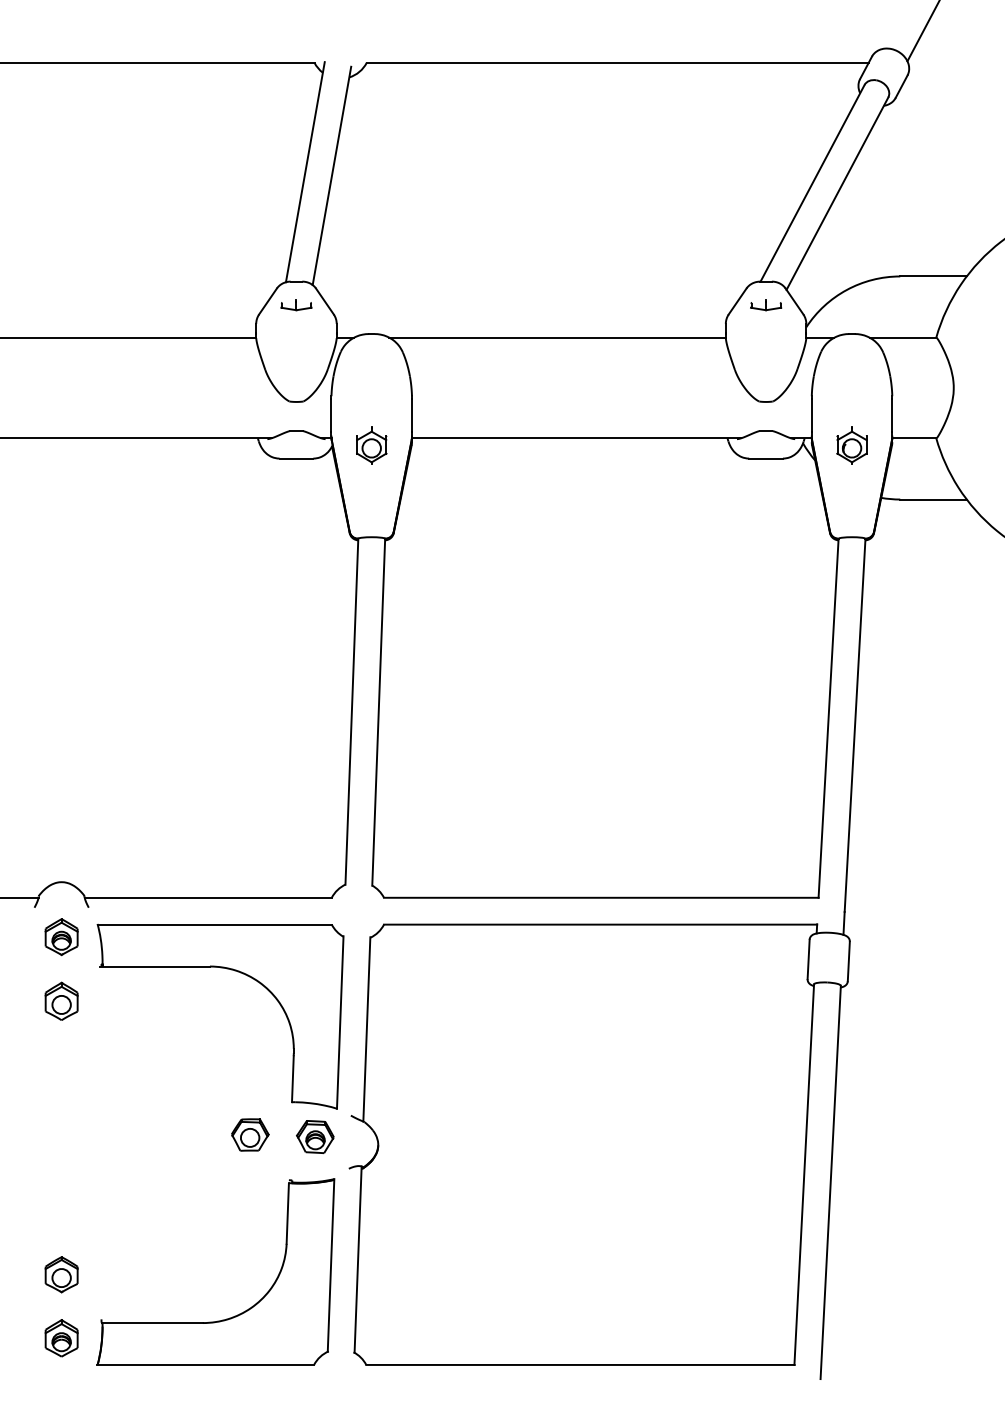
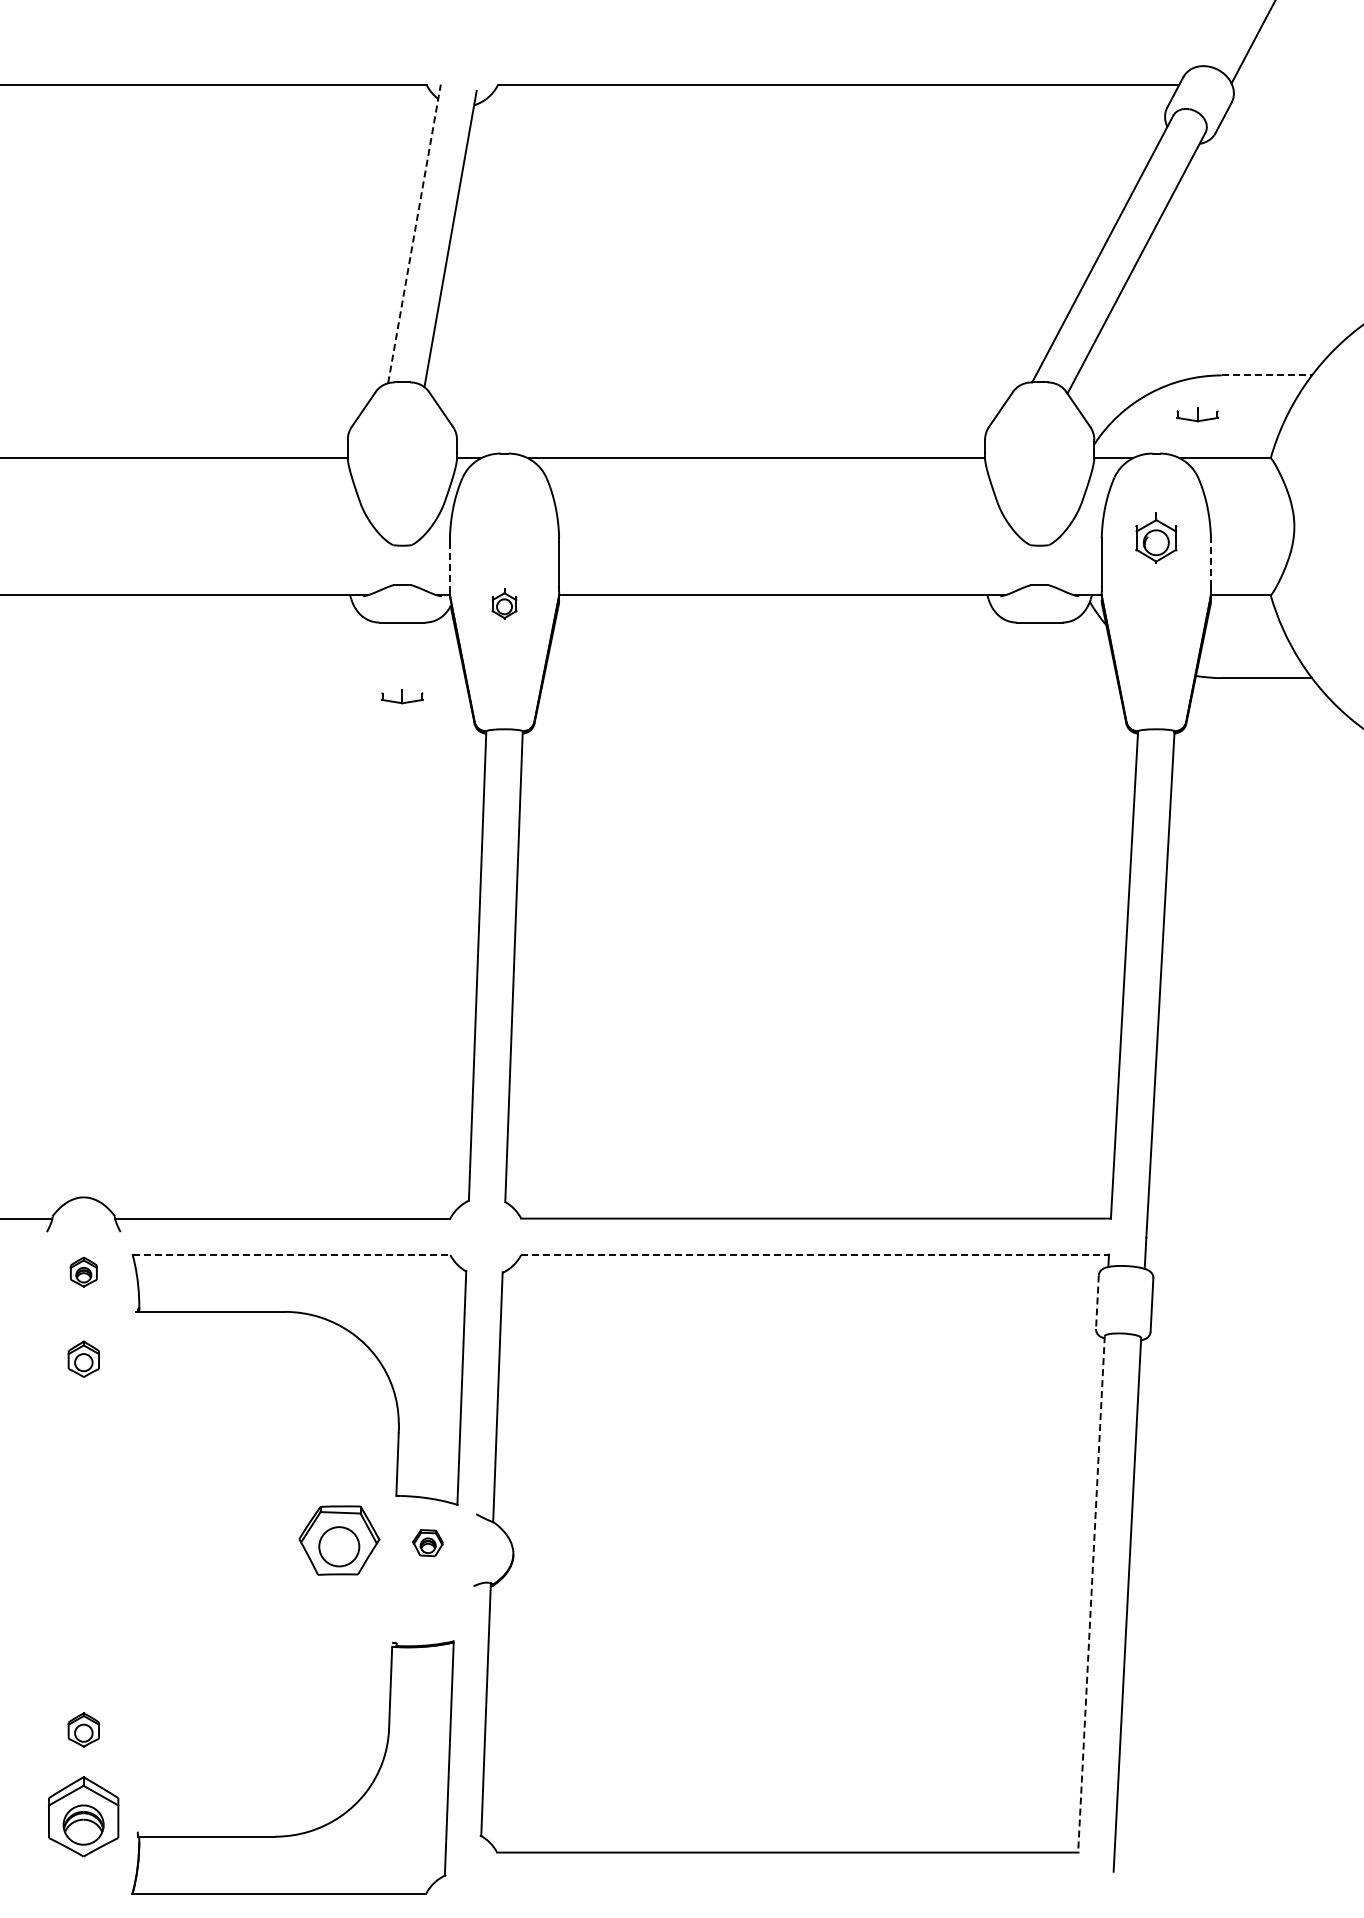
line: (305, 171) -> (414, 233), solid -> dashed
line: (933, 276) -> (1267, 375), solid -> dashed
part: (296, 305) -> (402, 696), moved
part: (765, 305) -> (1197, 414), moved
line: (331, 415) -> (449, 564), solid -> dashed
line: (891, 415) -> (1210, 564), solid -> dashed
part: (371, 444) -> (504, 603), size x0.6
part: (852, 444) -> (1156, 537), moved
line: (214, 924) -> (291, 1255), solid -> dashed
line: (600, 924) -> (815, 1255), solid -> dashed
part: (61, 937) -> (83, 1272), size x0.6
line: (808, 959) -> (1097, 1302), solid -> dashed
part: (61, 1001) -> (83, 1359), size x0.7
part: (250, 1135) -> (339, 1540), size x1.6
part: (314, 1136) -> (427, 1542), size x0.6
line: (804, 1174) -> (1091, 1594), solid -> dashed
part: (61, 1274) -> (83, 1729), size x0.7
part: (231, 1317) -> (314, 1828), moved
part: (61, 1337) -> (83, 1815), size x1.6

